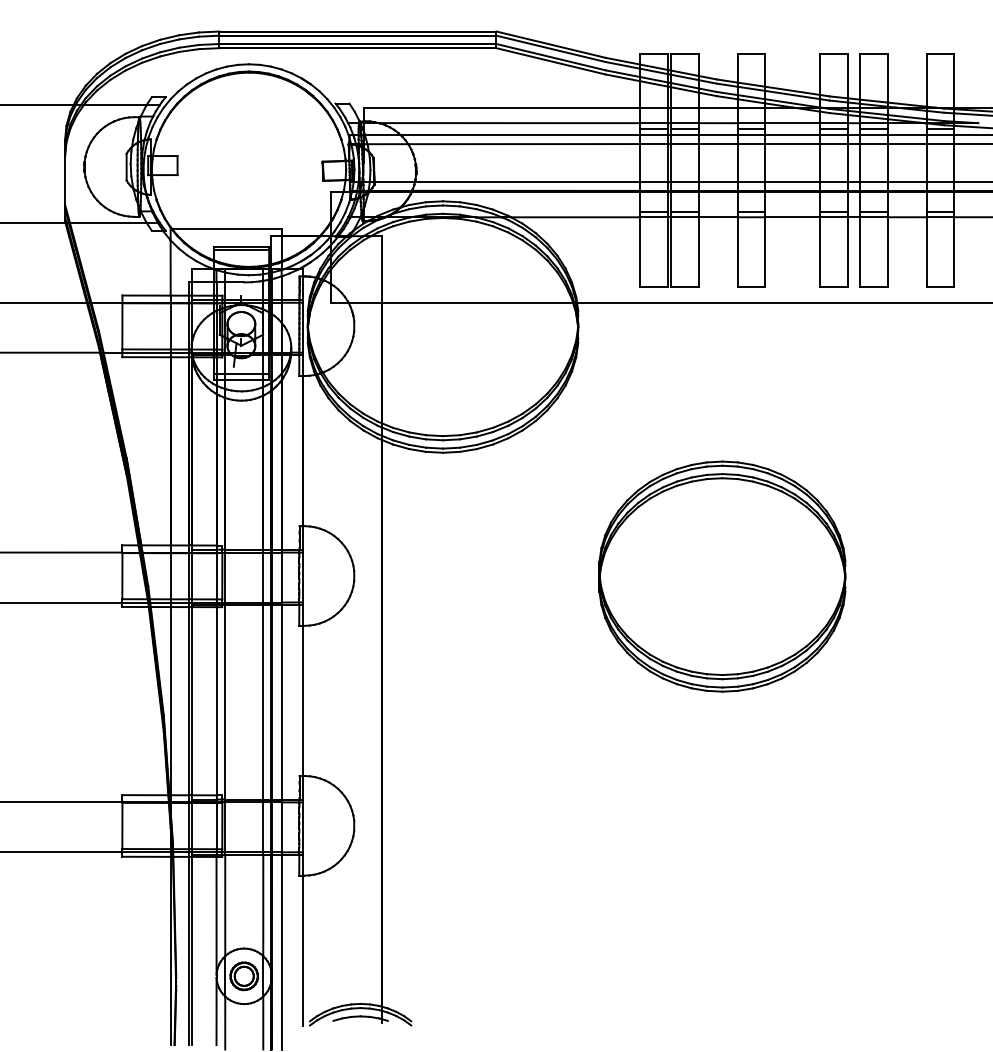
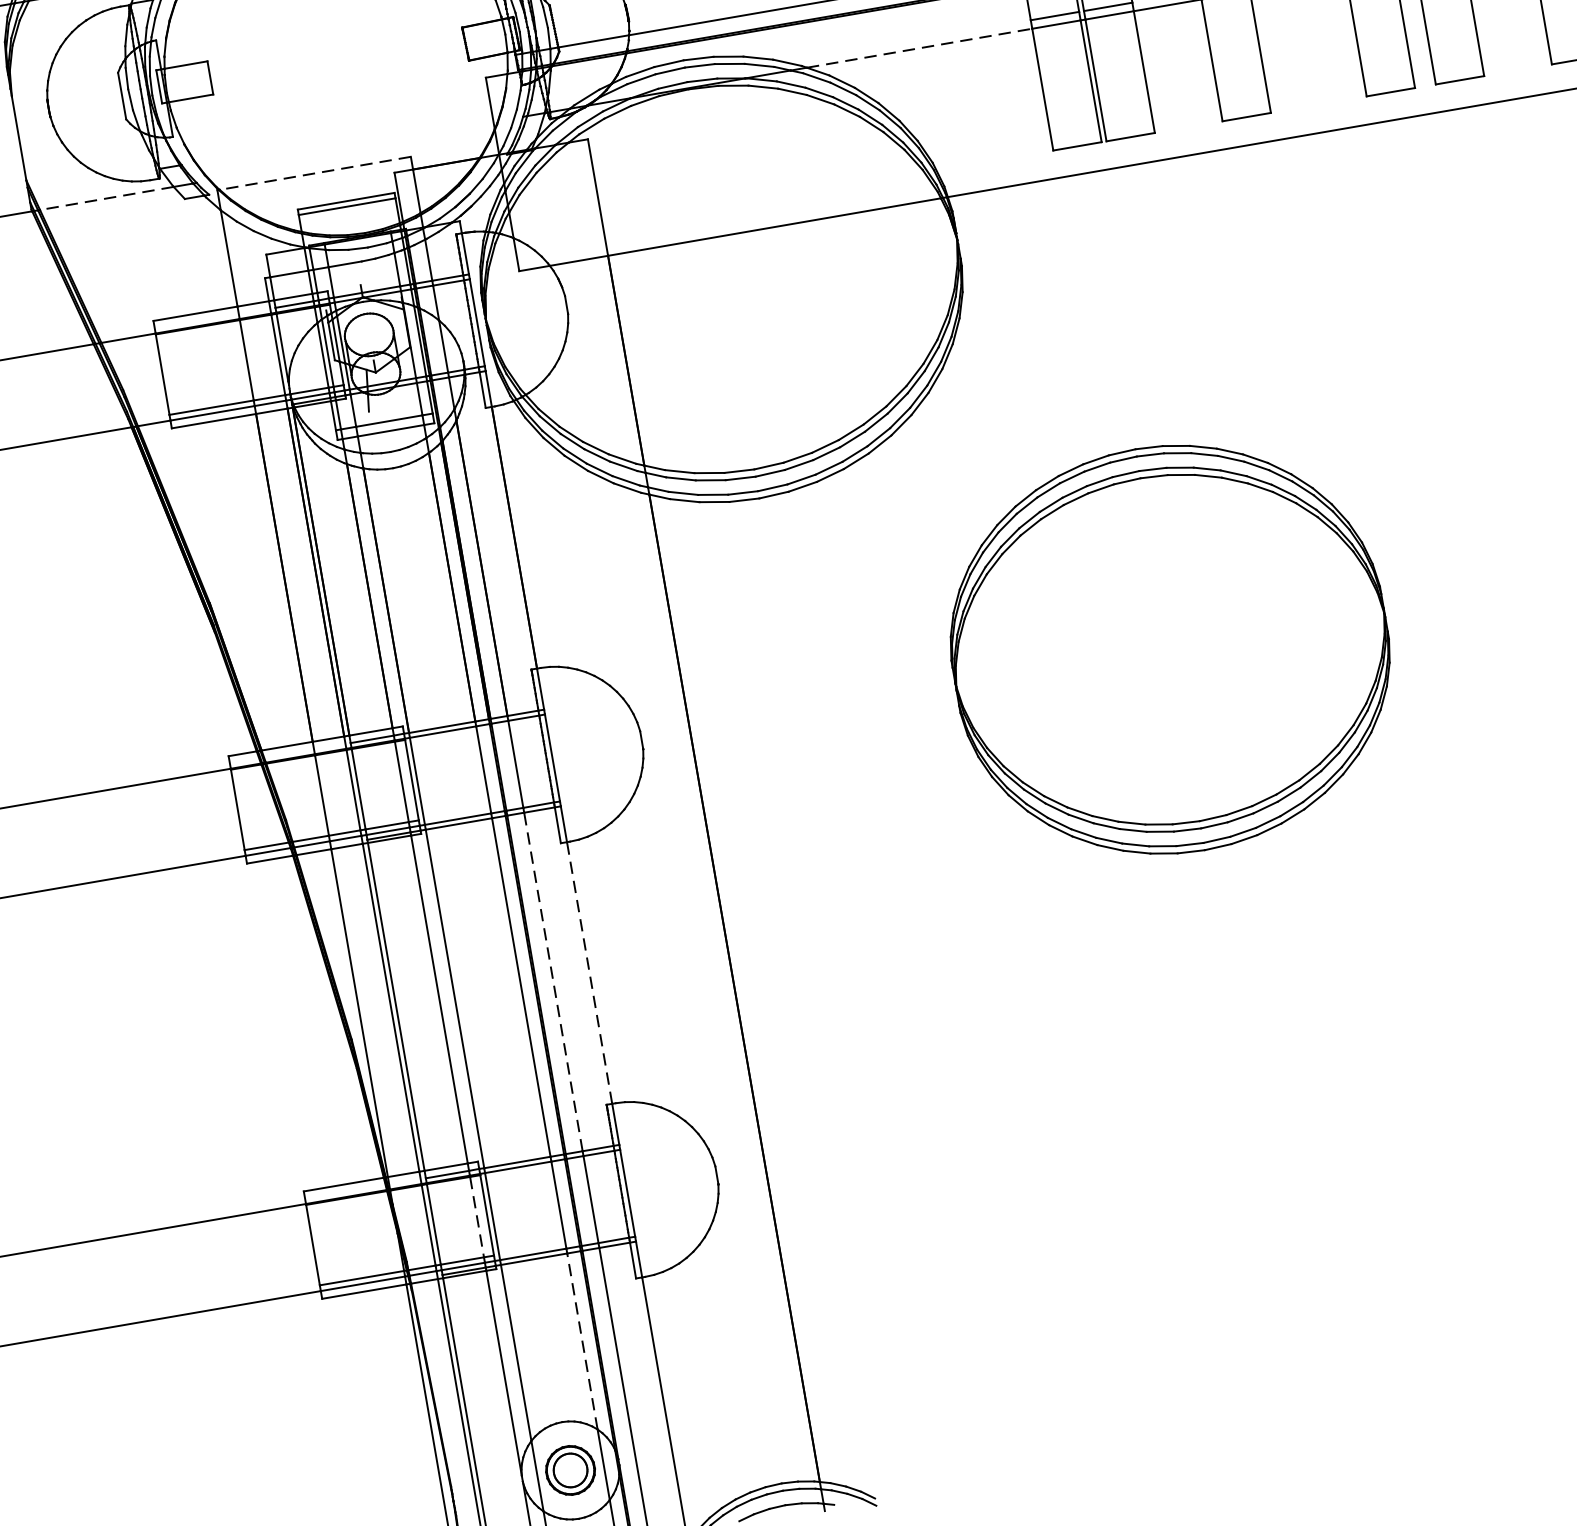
line: (575, 217) -> (919, 48), solid -> dashed
line: (107, 222) -> (105, 198), solid -> dashed
line: (226, 228) -> (314, 172), solid -> dashed
part: (722, 576) -> (1170, 649), moved
line: (302, 700) -> (589, 972), solid -> dashed
line: (281, 701) -> (552, 980), solid -> dashed
line: (216, 826) -> (477, 1217), solid -> dashed
line: (263, 905) -> (582, 1341), solid -> dashed

